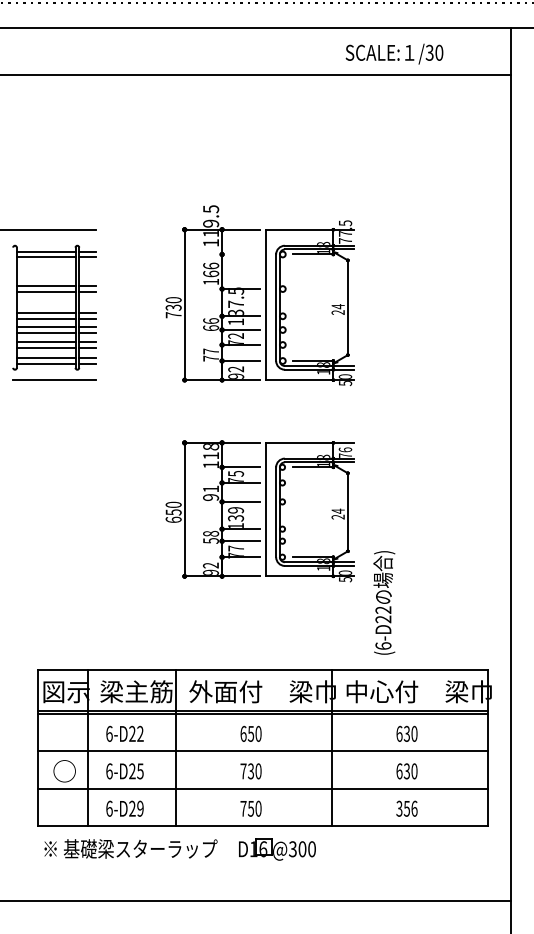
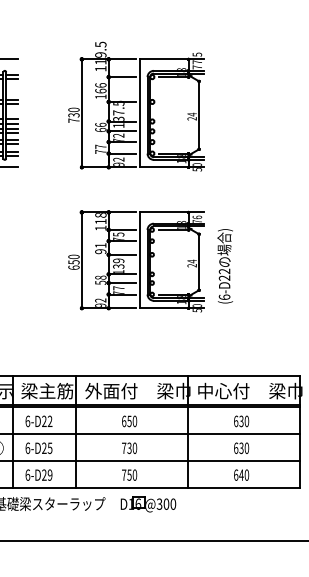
line: (240, 254) -> (121, 77), added
text: (384, 602) -> (225, 265), moved
text: (406, 808) -> (241, 474), 356 -> 640

